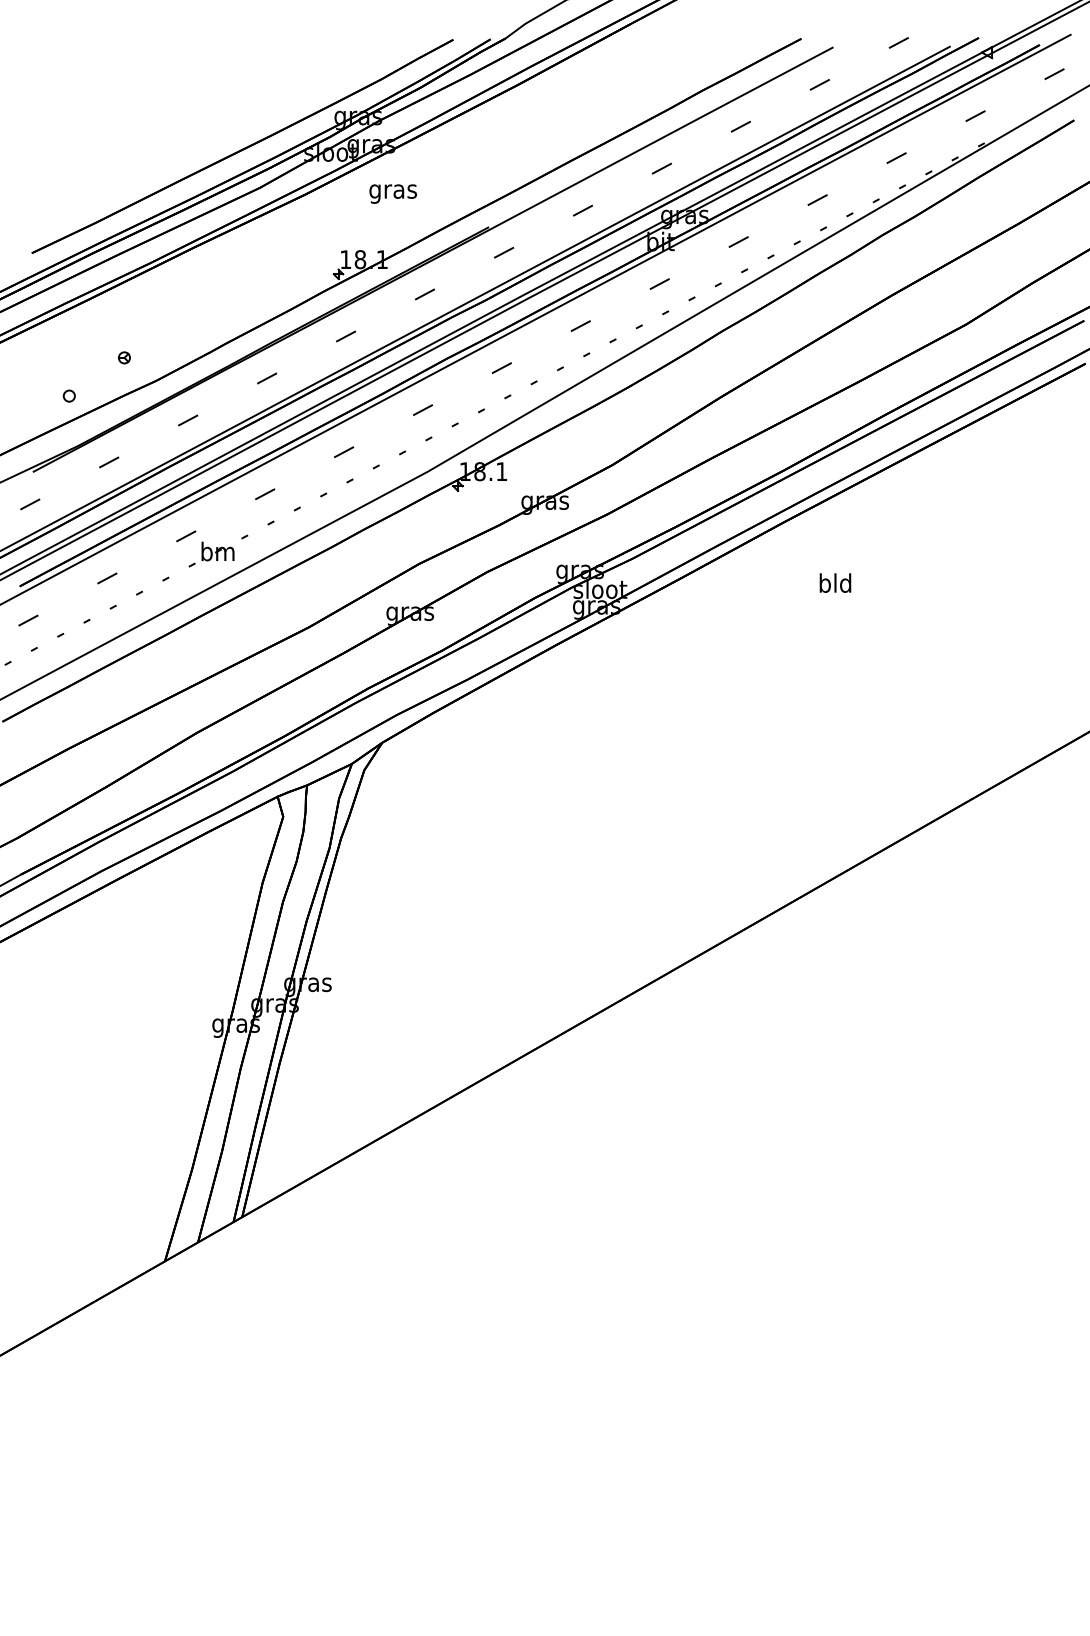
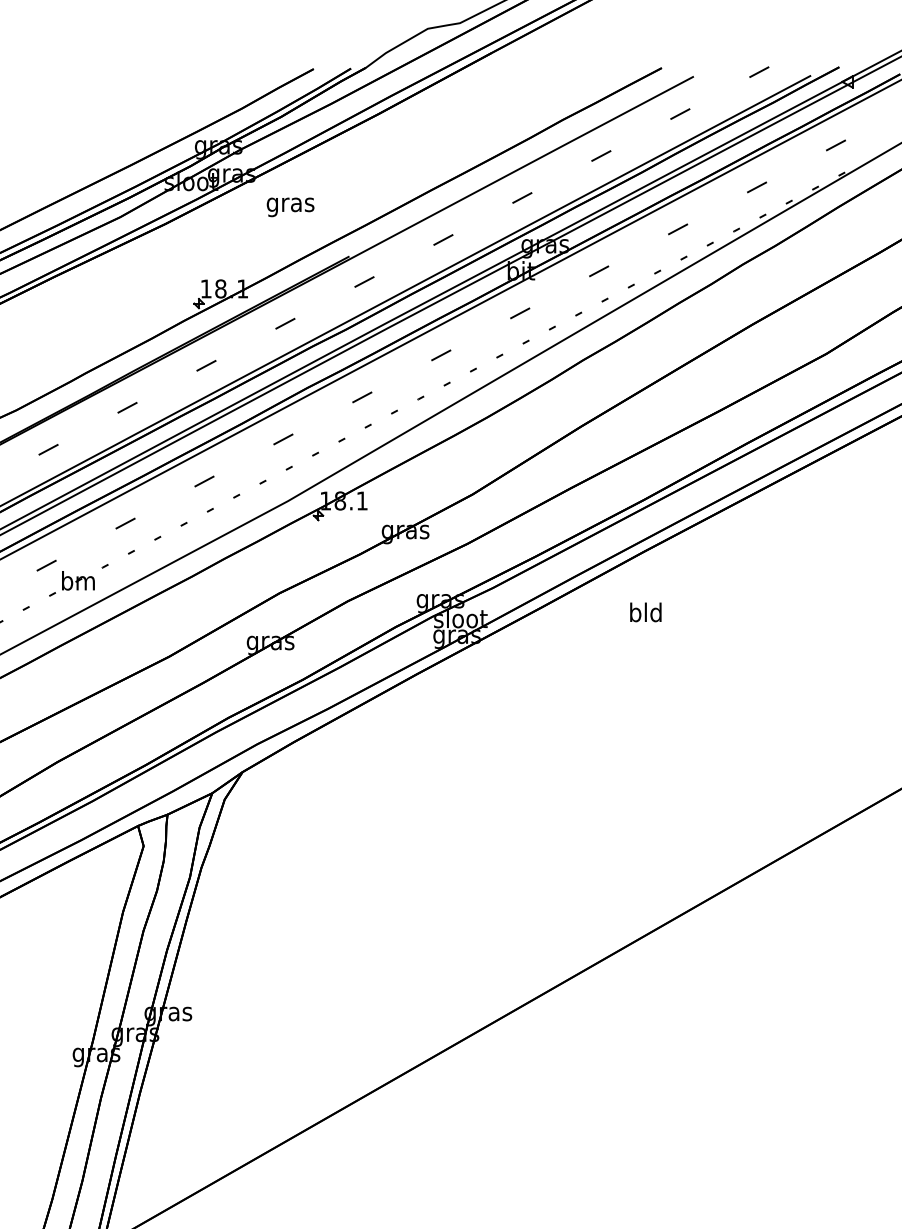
text: (392, 193) -> (289, 206), moved
text: (835, 582) -> (645, 611), moved

